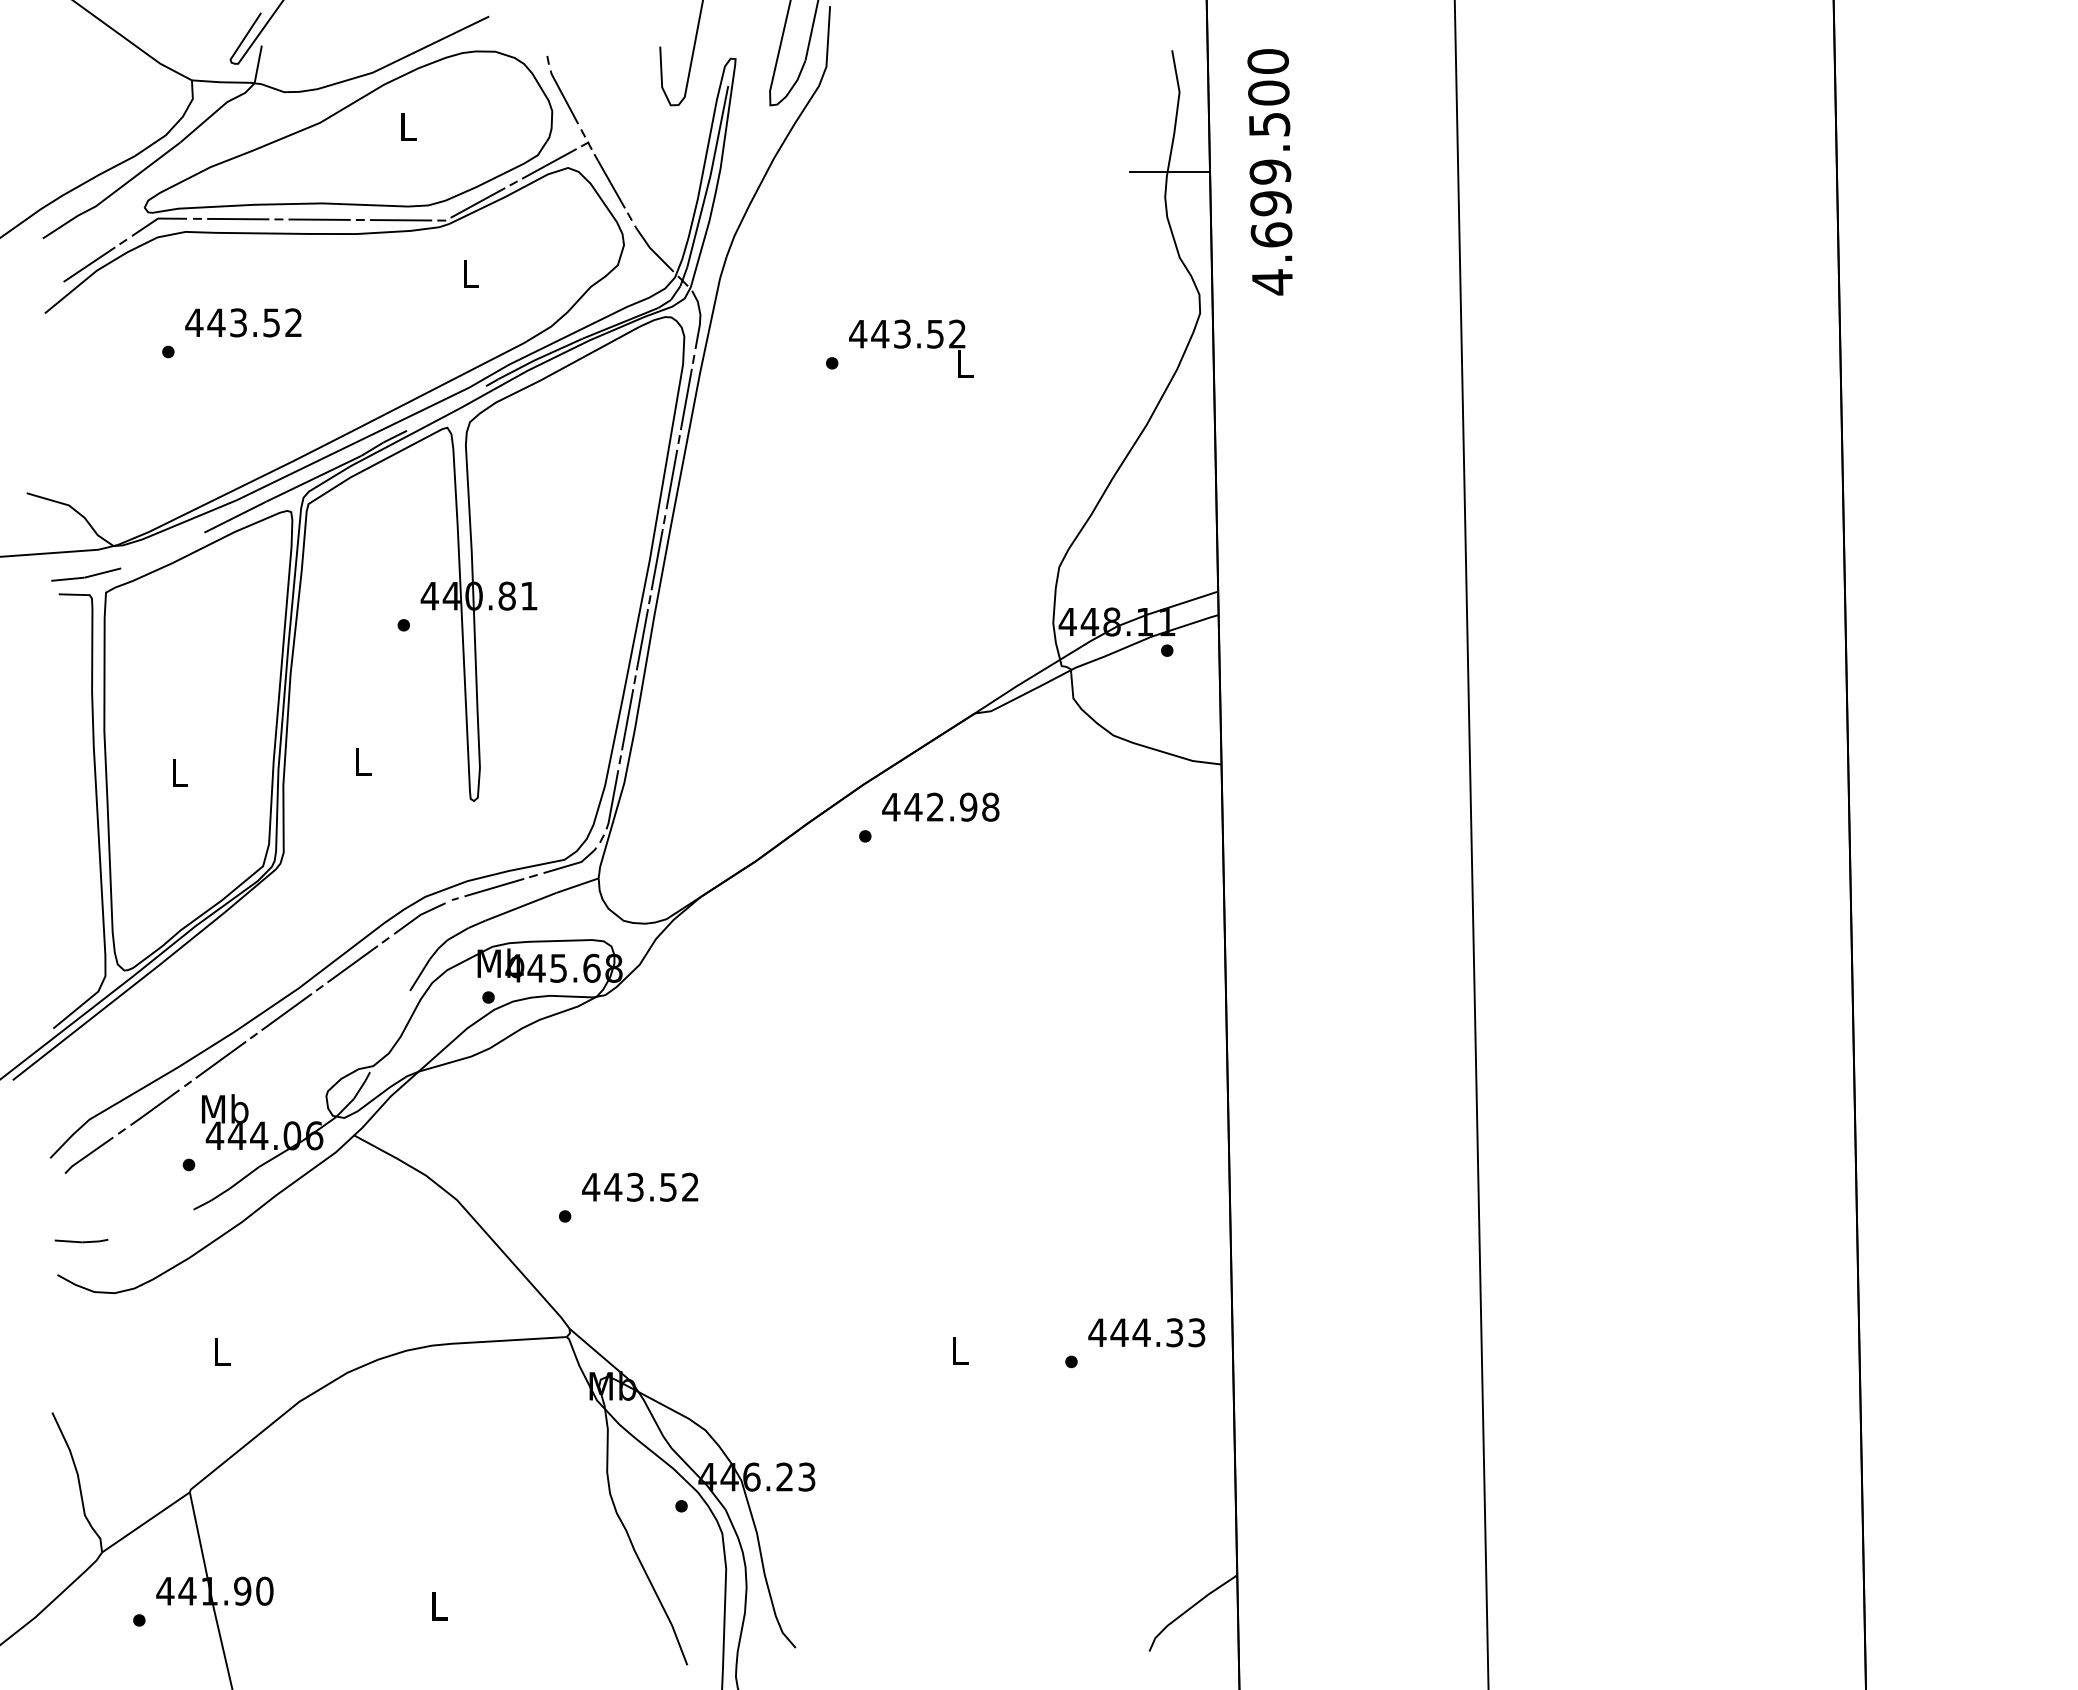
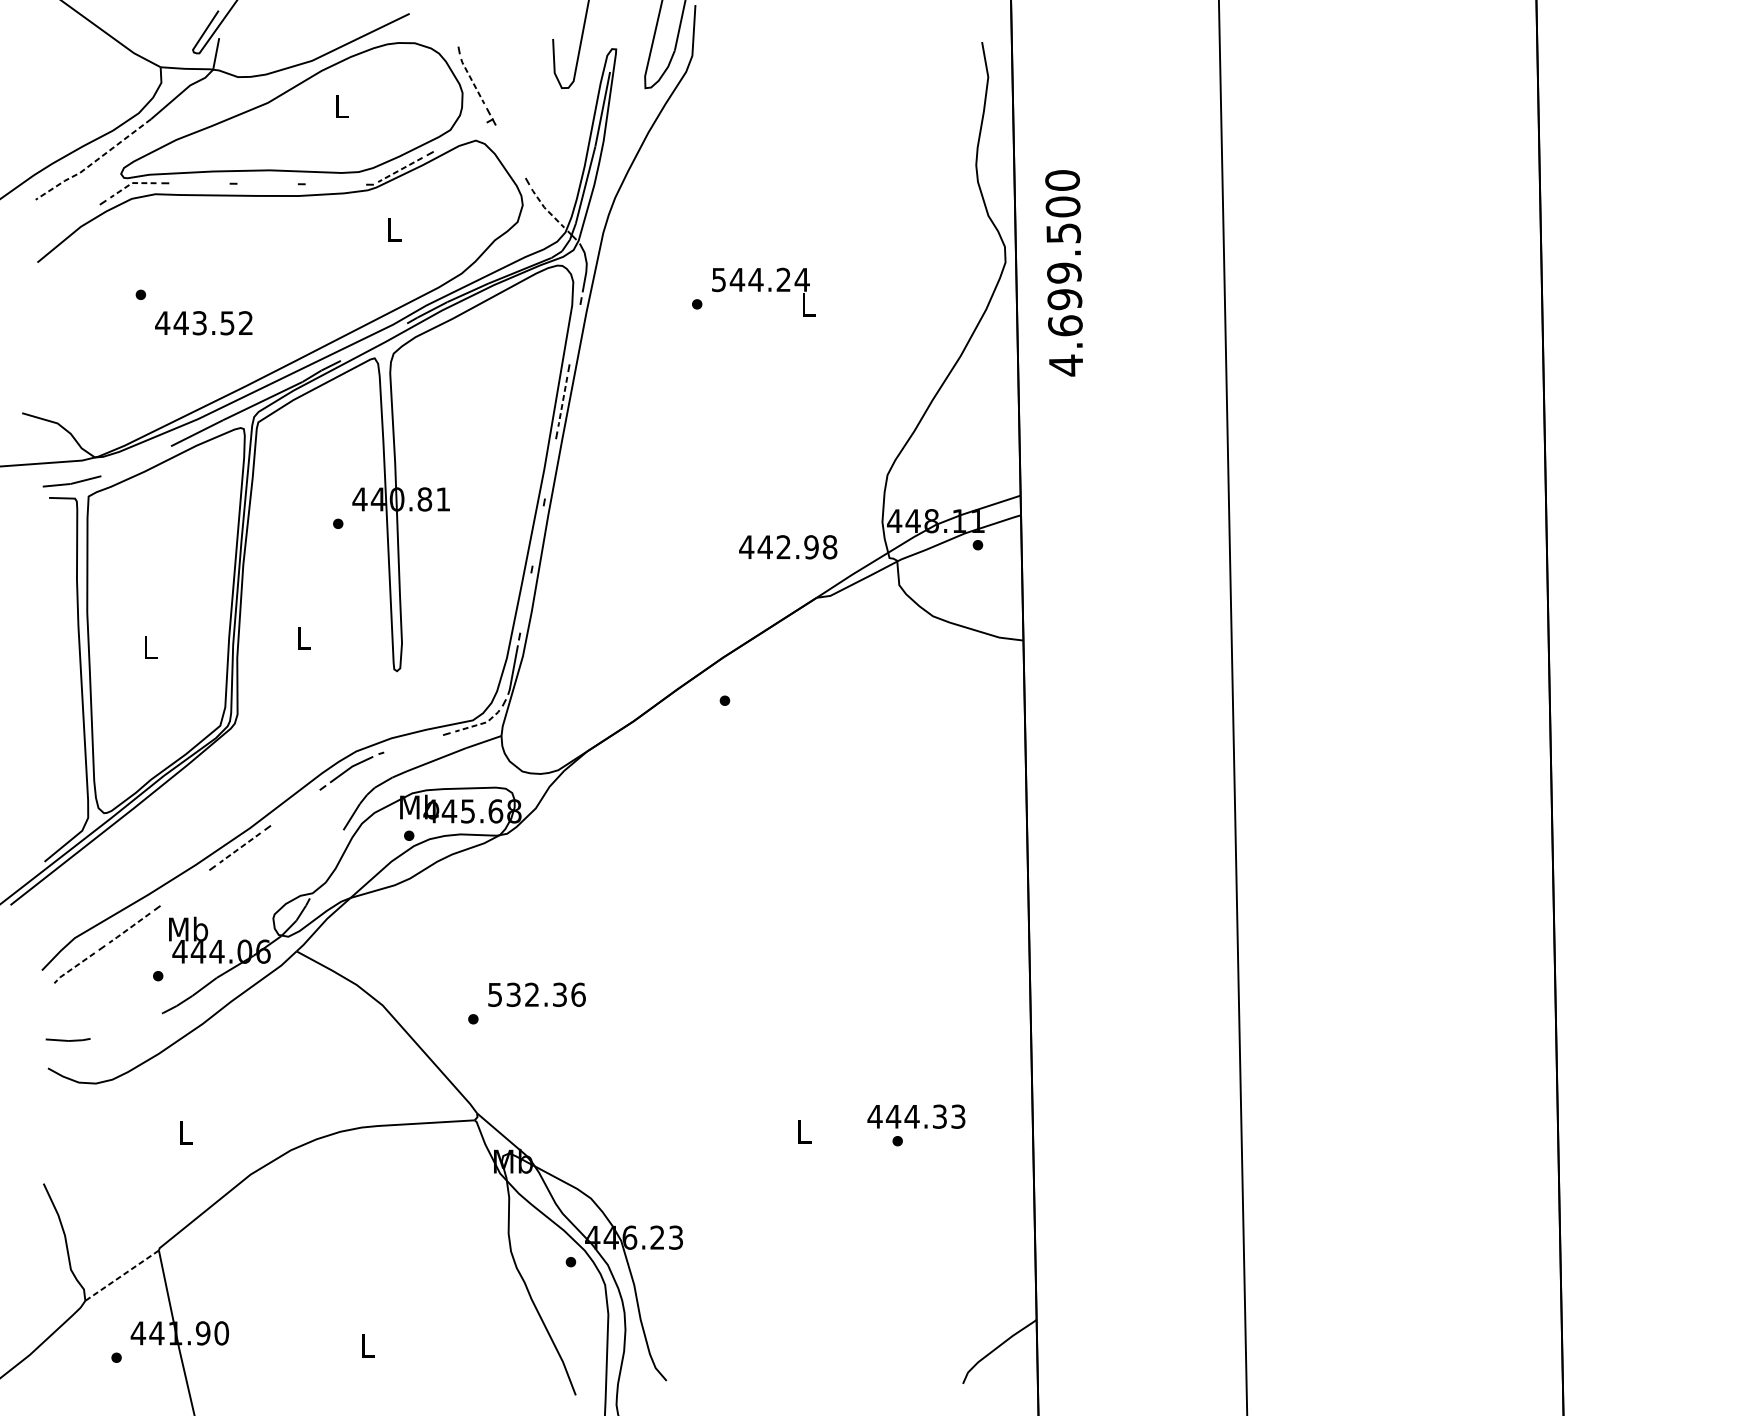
line: (563, 97) -> (472, 81), solid -> dashed
line: (548, 163) -> (459, 136), removed
line: (1169, 172) -> (979, 144), removed
text: (1269, 172) -> (1063, 273), moved
line: (609, 181) -> (510, 151), removed
line: (111, 194) -> (93, 162), solid -> dashed
line: (477, 203) -> (399, 170), solid -> dashed
line: (238, 218) -> (199, 182), removed
line: (157, 219) -> (131, 183), solid -> dashed
line: (319, 219) -> (267, 183), removed
line: (400, 220) -> (335, 184), removed
line: (651, 249) -> (545, 208), solid -> dashed
line: (89, 264) -> (74, 221), removed
text: (243, 322) -> (203, 322), moved
text: (907, 333) -> (760, 279), 443.52 -> 544.24
line: (686, 399) -> (575, 334), removed
line: (671, 480) -> (562, 402), solid -> dashed
line: (656, 559) -> (549, 468), removed
line: (641, 639) -> (537, 535), removed
line: (627, 719) -> (525, 602), removed
text: (940, 806) -> (787, 546), moved
line: (573, 864) -> (480, 724), solid -> dashed
line: (494, 887) -> (414, 743), removed
line: (352, 963) -> (295, 807), removed
line: (286, 1012) -> (239, 848), solid -> dashed
line: (220, 1059) -> (184, 887), removed
line: (154, 1108) -> (129, 928), solid -> dashed
line: (88, 1155) -> (73, 968), solid -> dashed
text: (640, 1186) -> (536, 994), 443.52 -> 532.36
text: (1146, 1332) -> (916, 1116), moved
line: (145, 1522) -> (121, 1275), solid -> dashed

